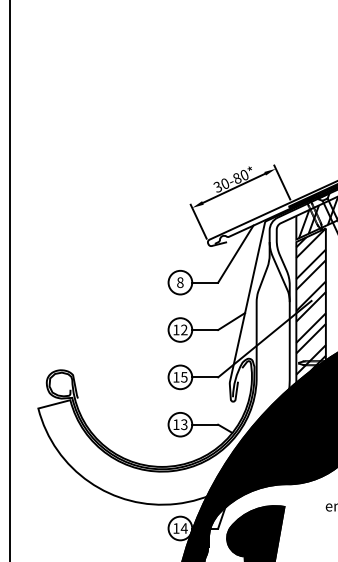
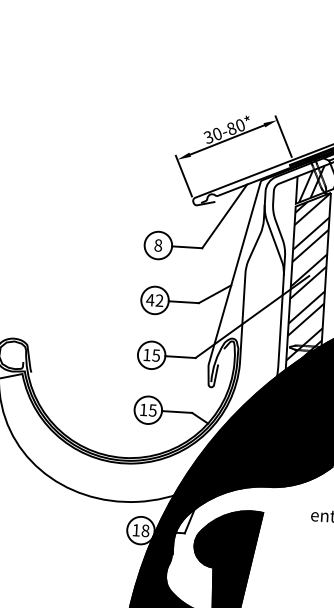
text: (175, 329) -> (149, 299), 12 -> 42
text: (184, 424) -> (153, 410), 13 -> 15
text: (183, 528) -> (144, 530), 14 -> 18

